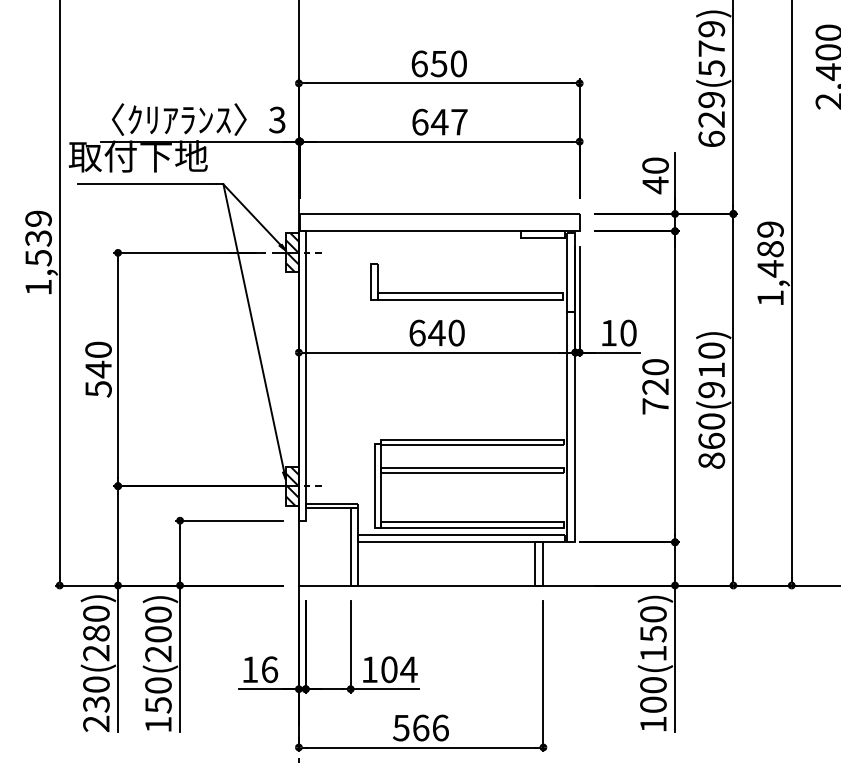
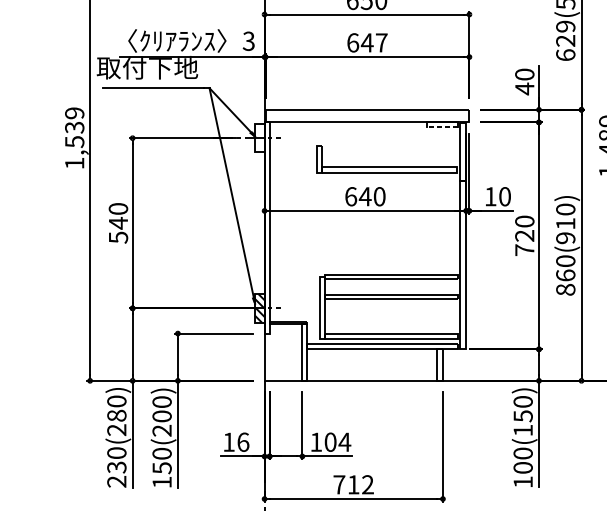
line: (542, 238) -> (442, 127), solid -> dashed
hatch: (291, 252) -> (259, 137), removed
text: (420, 727) -> (353, 484), 566 -> 712

